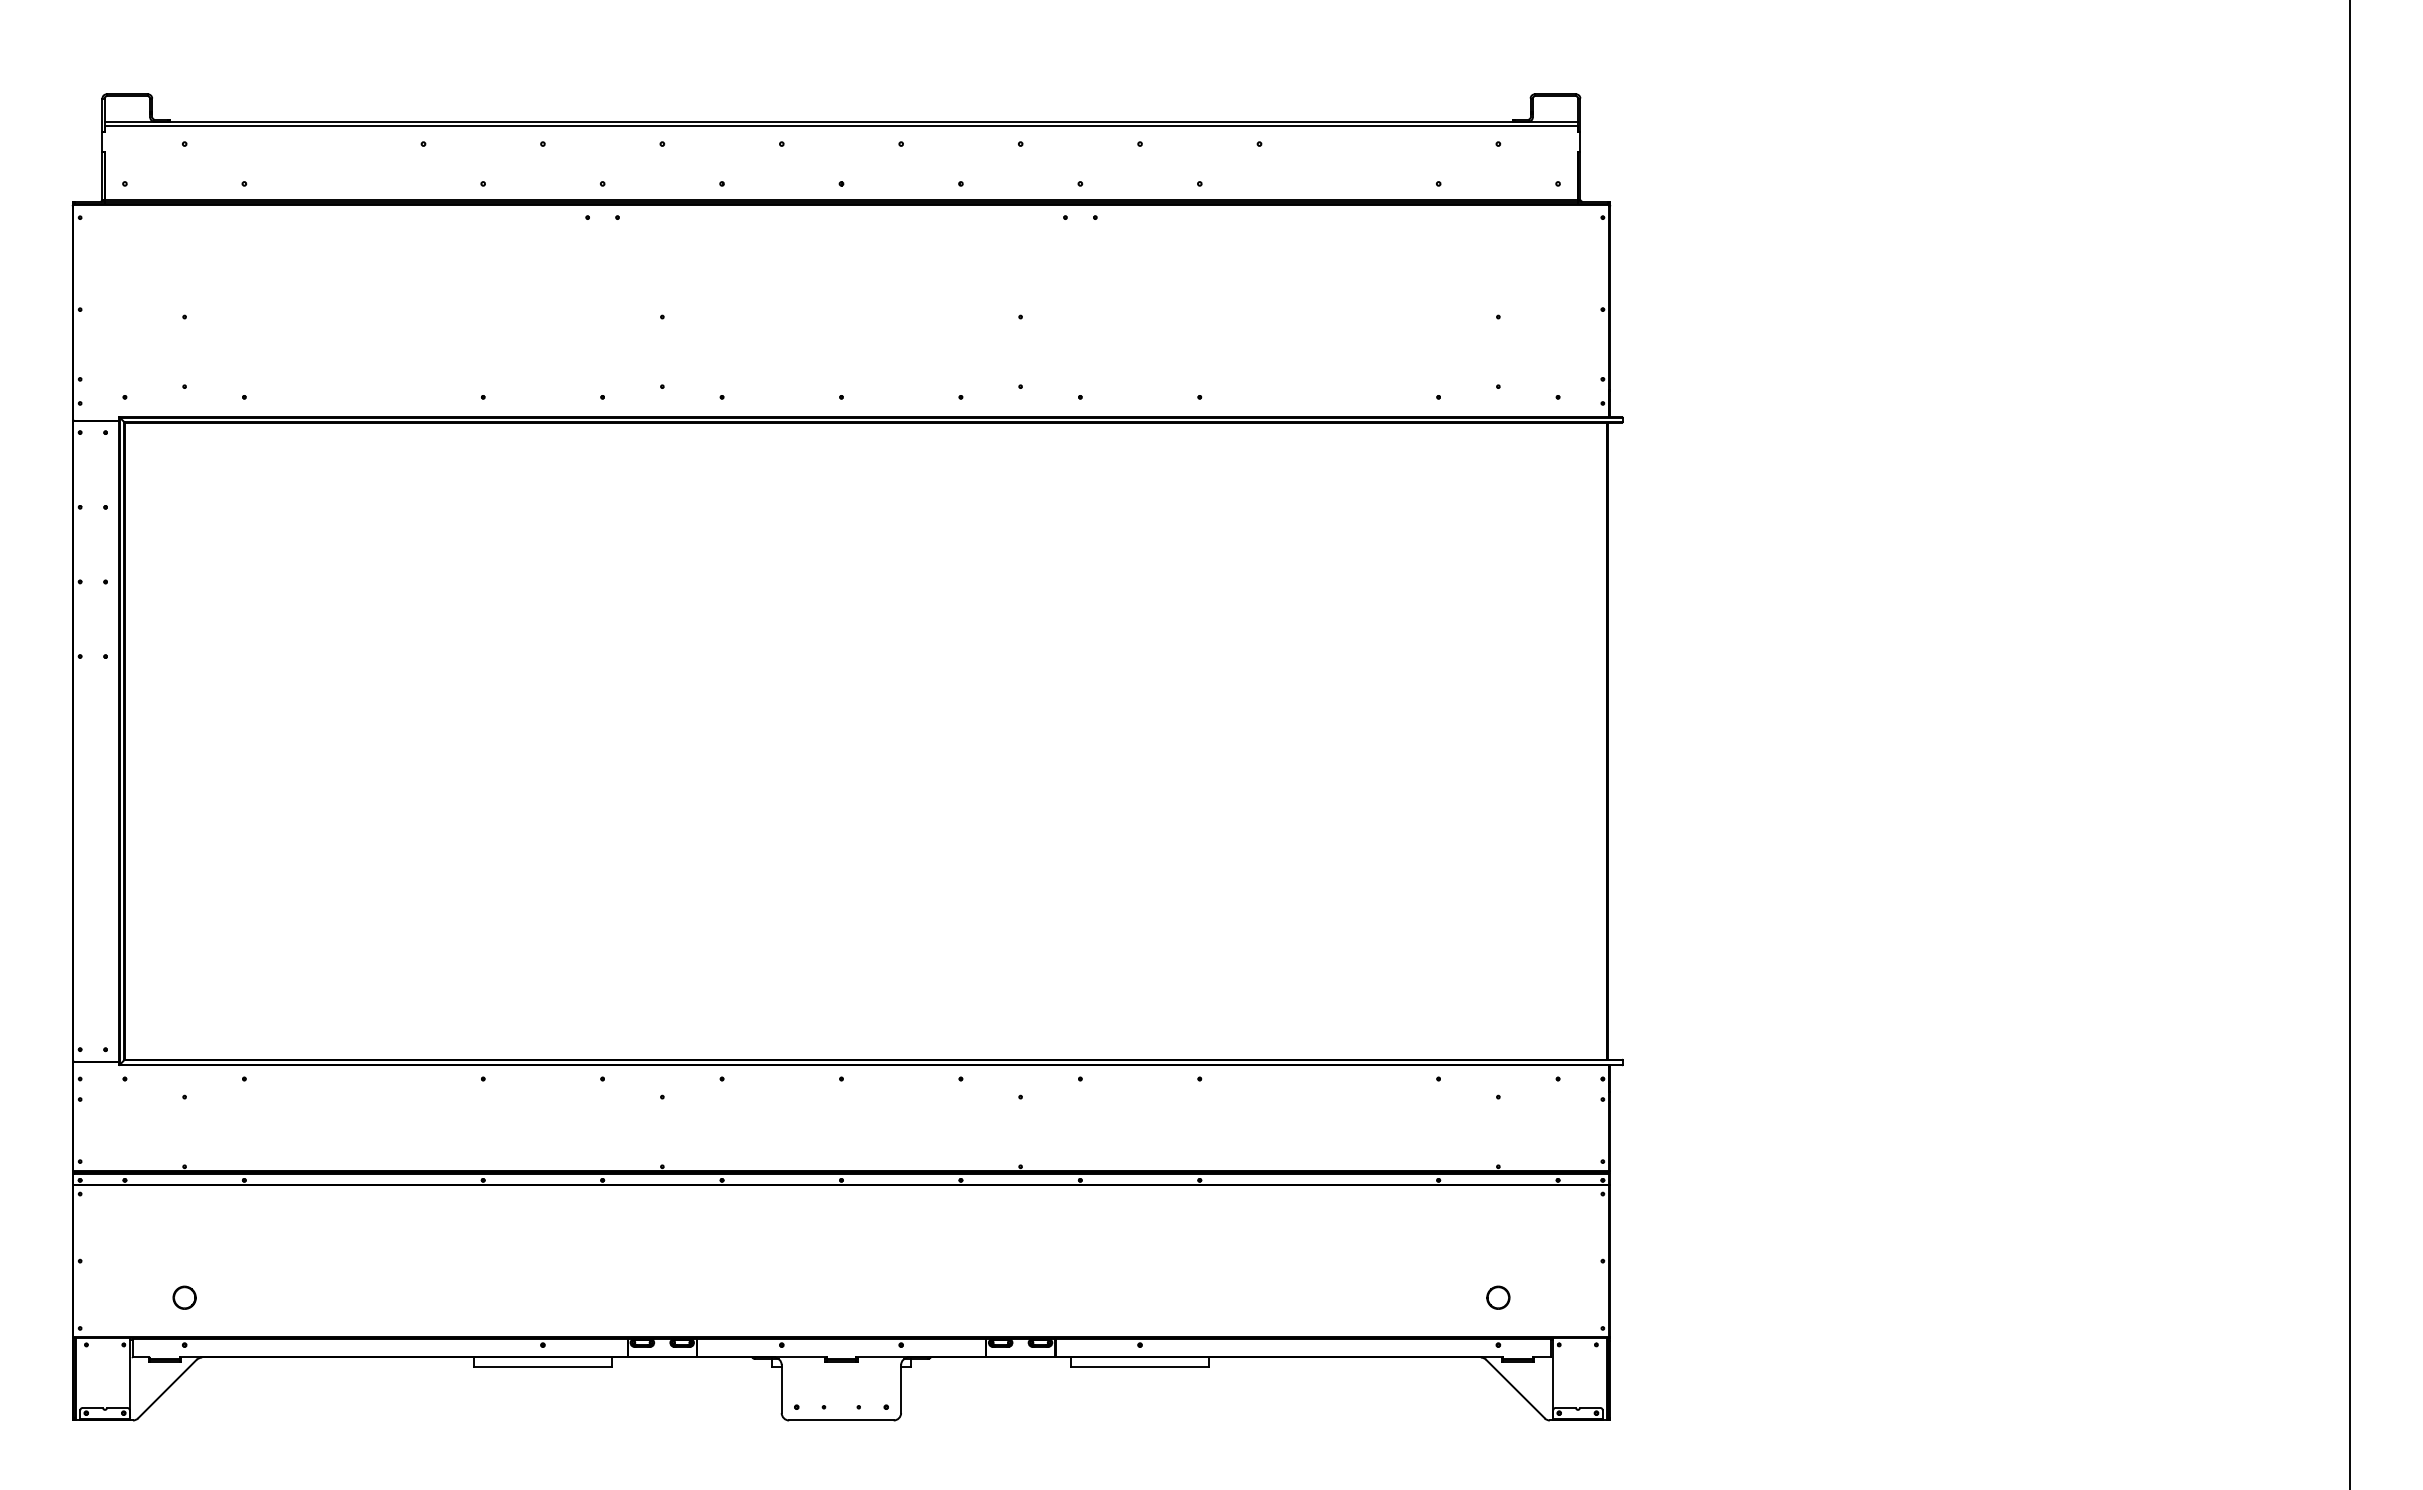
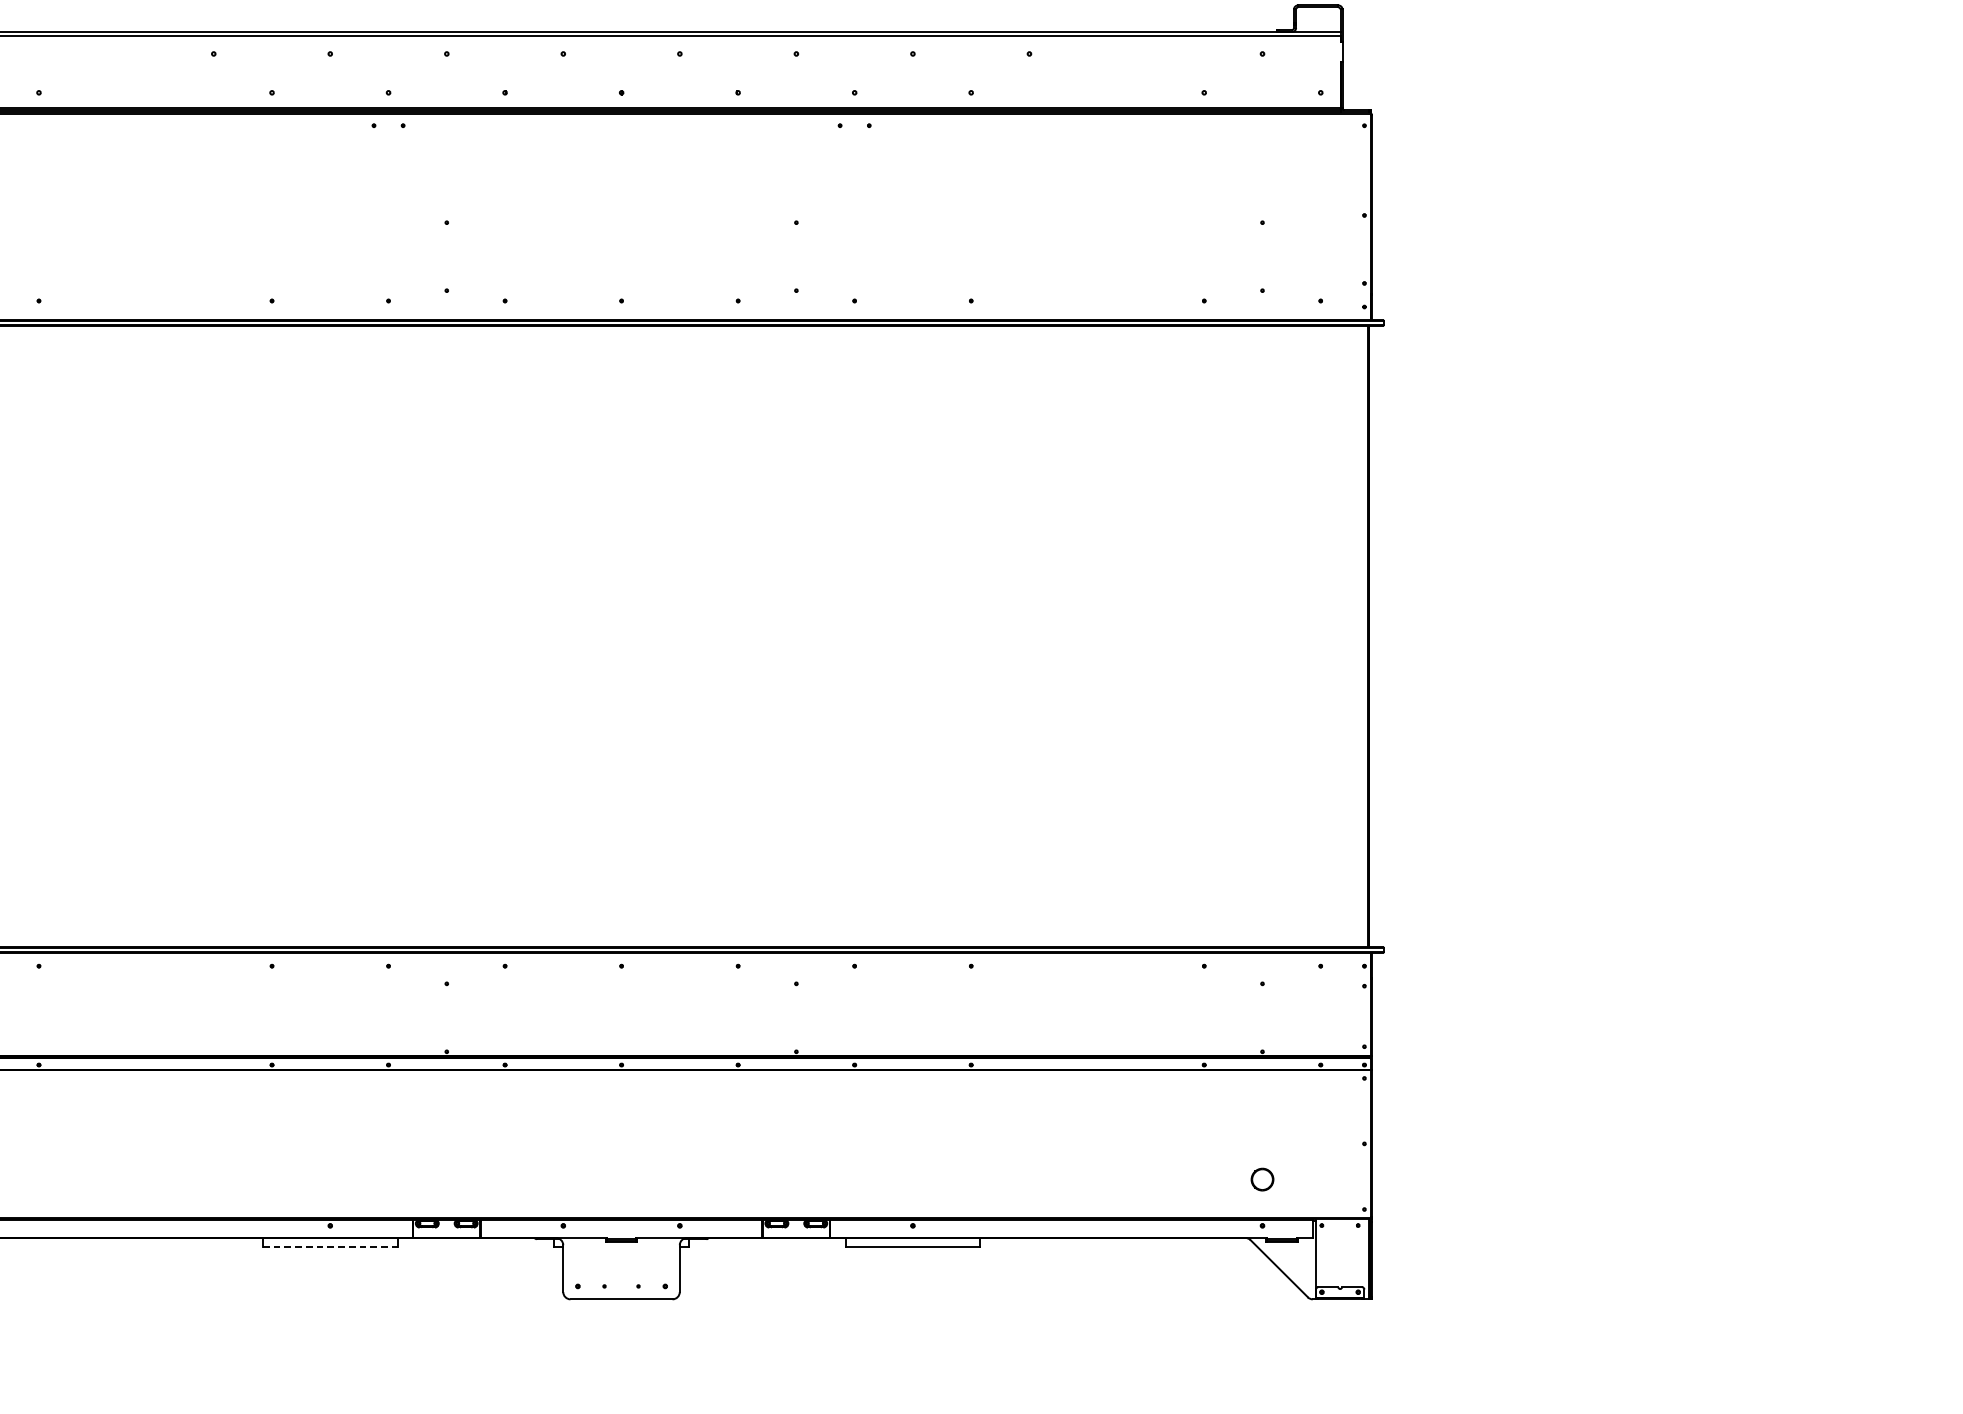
line: (543, 1366) -> (330, 1246), solid -> dashed

